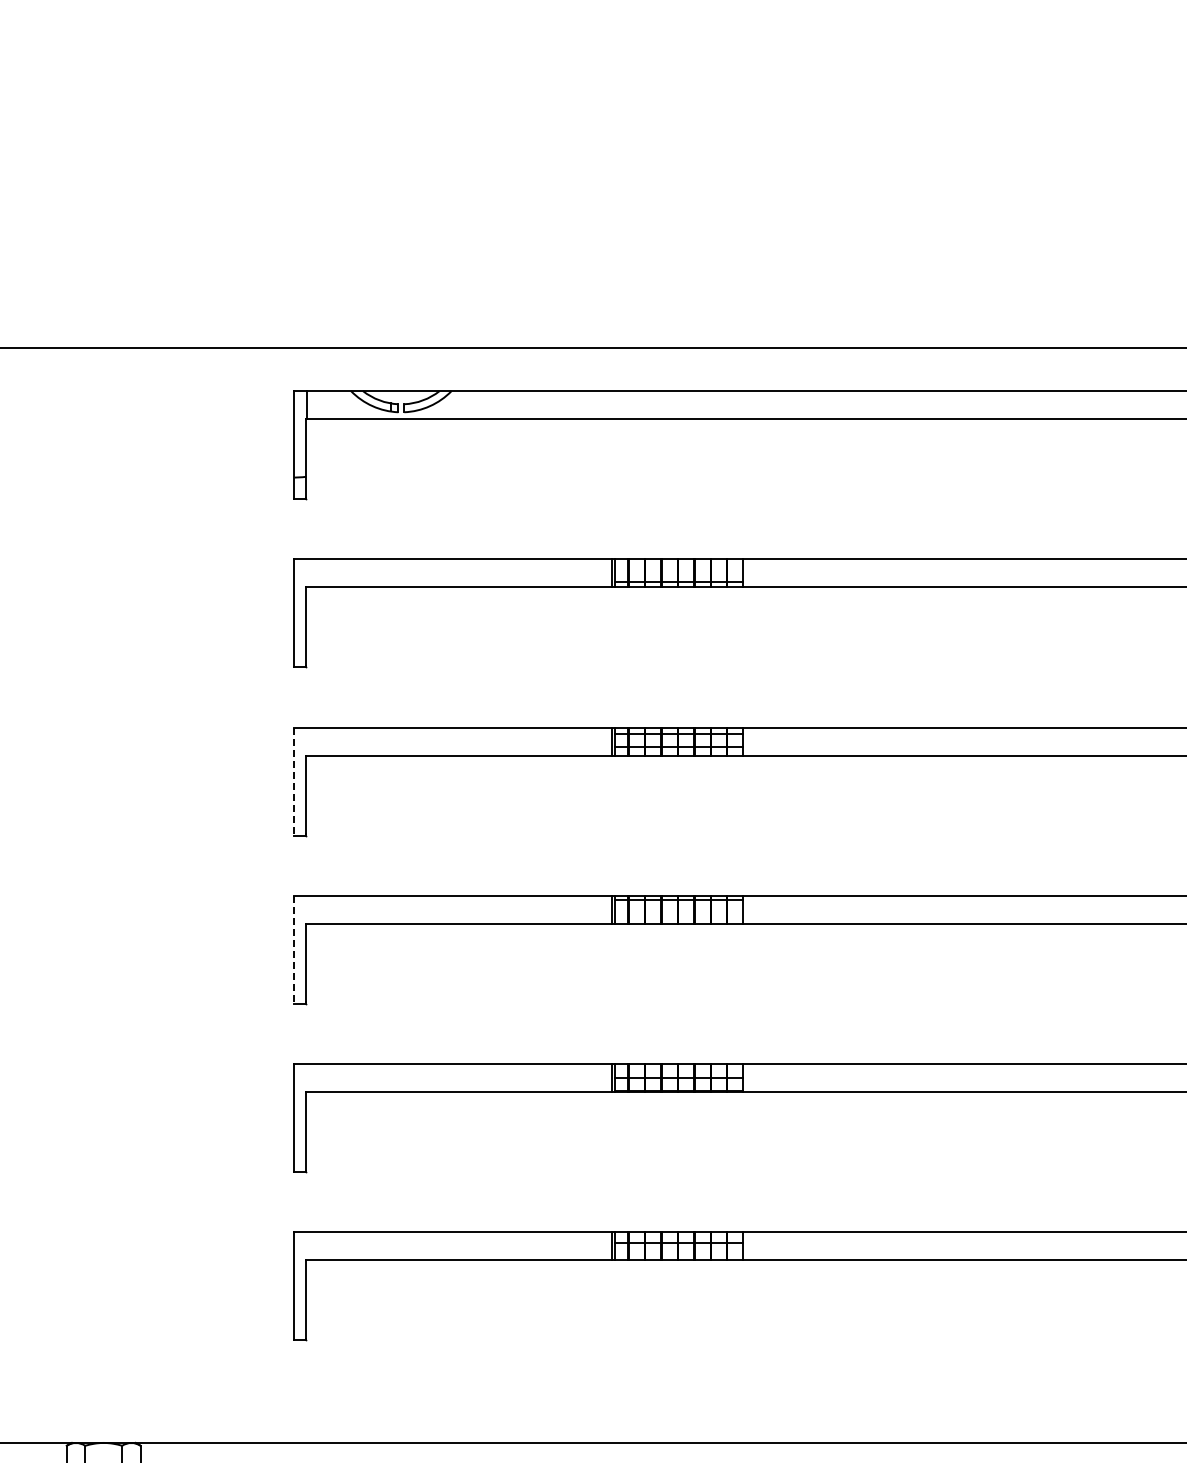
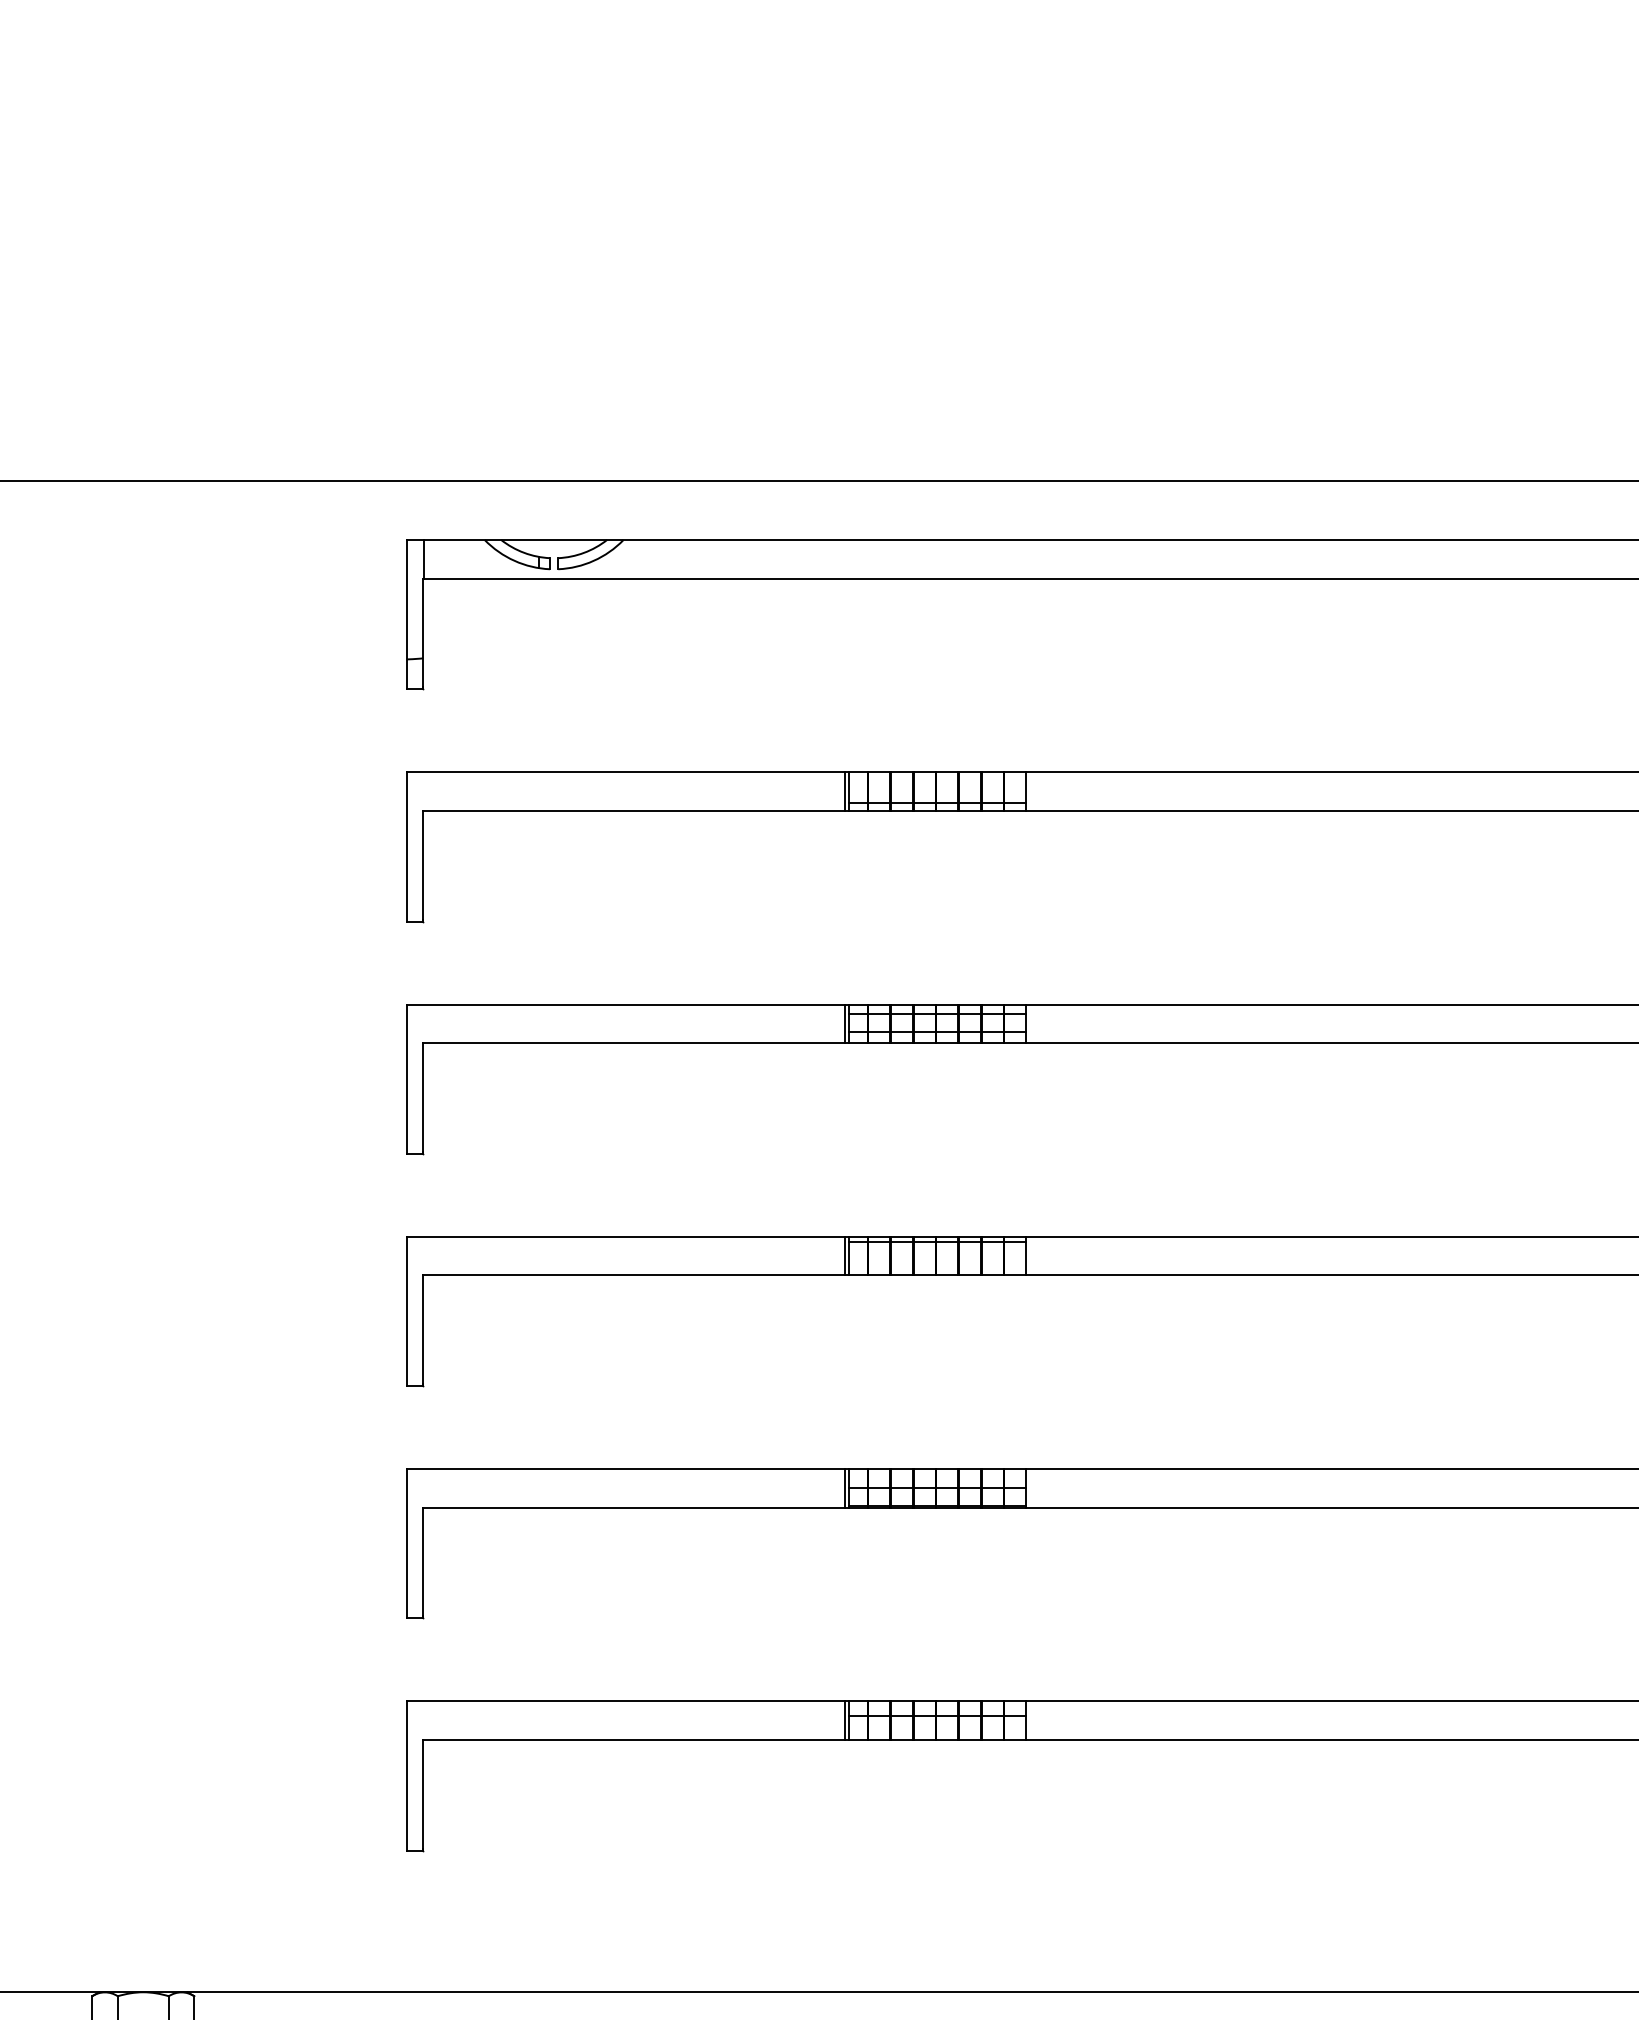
line: (294, 782) -> (406, 1080), dashed -> solid
line: (294, 950) -> (406, 1312), dashed -> solid

